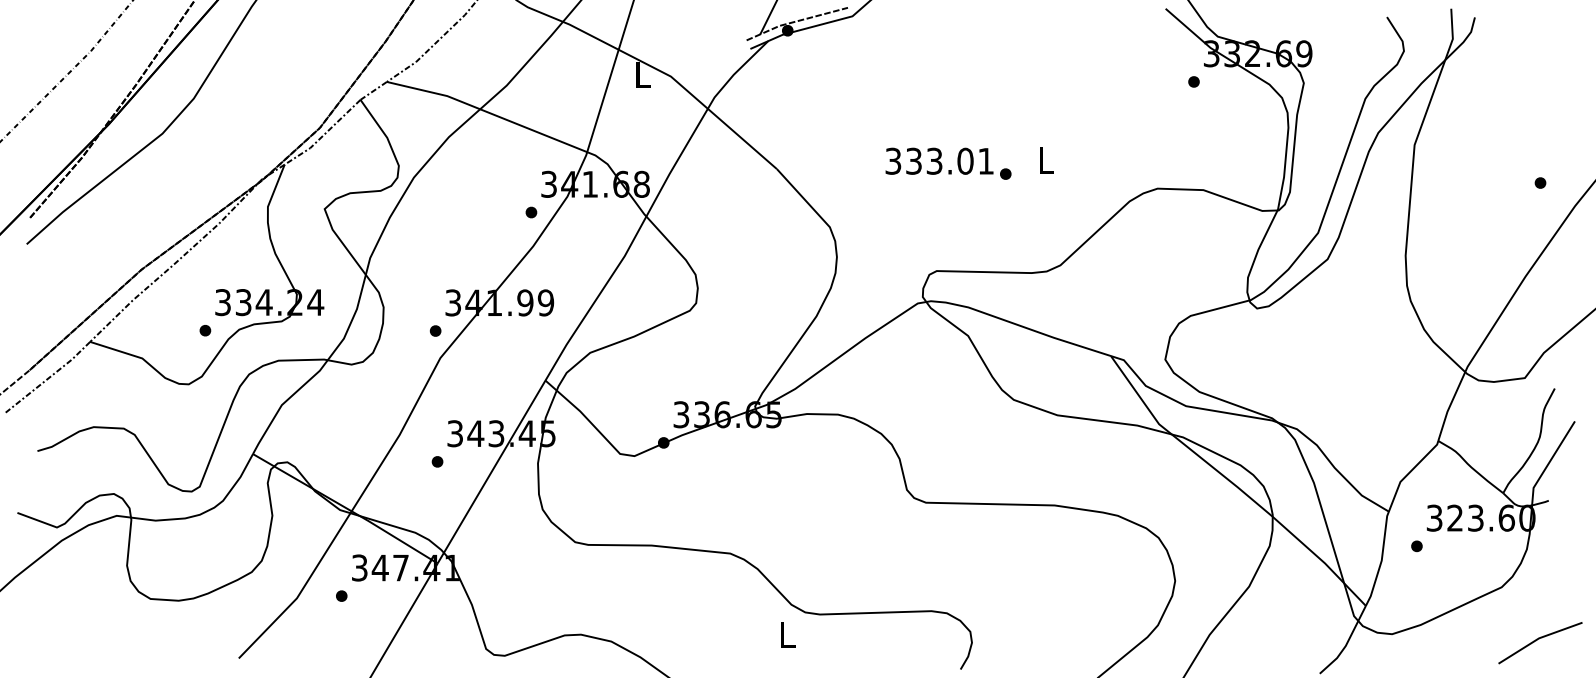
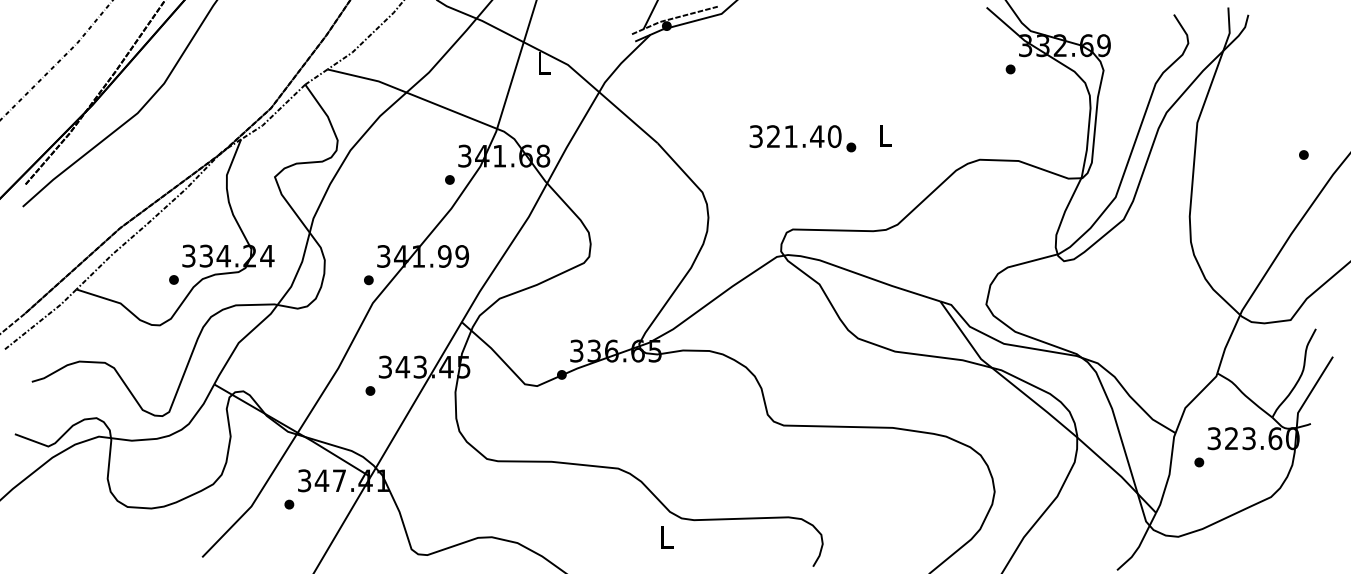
text: (950, 160) -> (804, 135), 333.01 -> 321.40
line: (1539, 639) -> (1303, 541), removed

